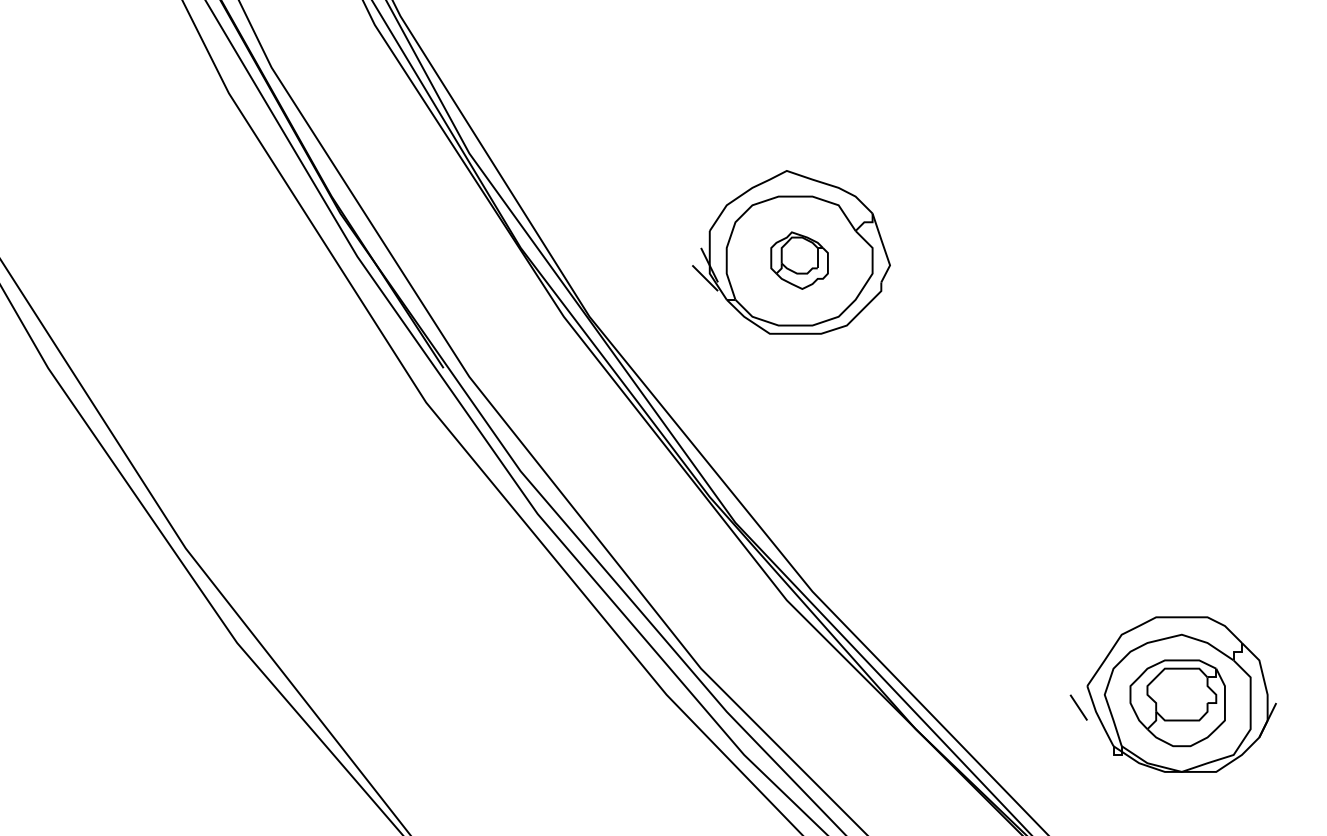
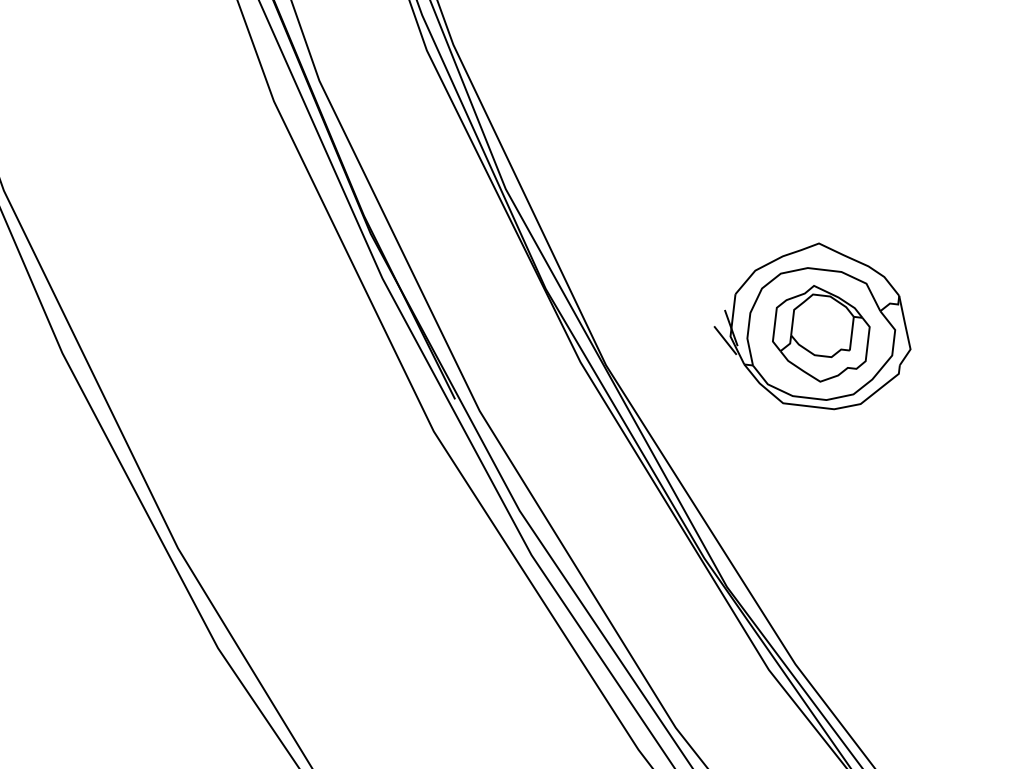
part: (799, 260) -> (821, 333), size x1.67

